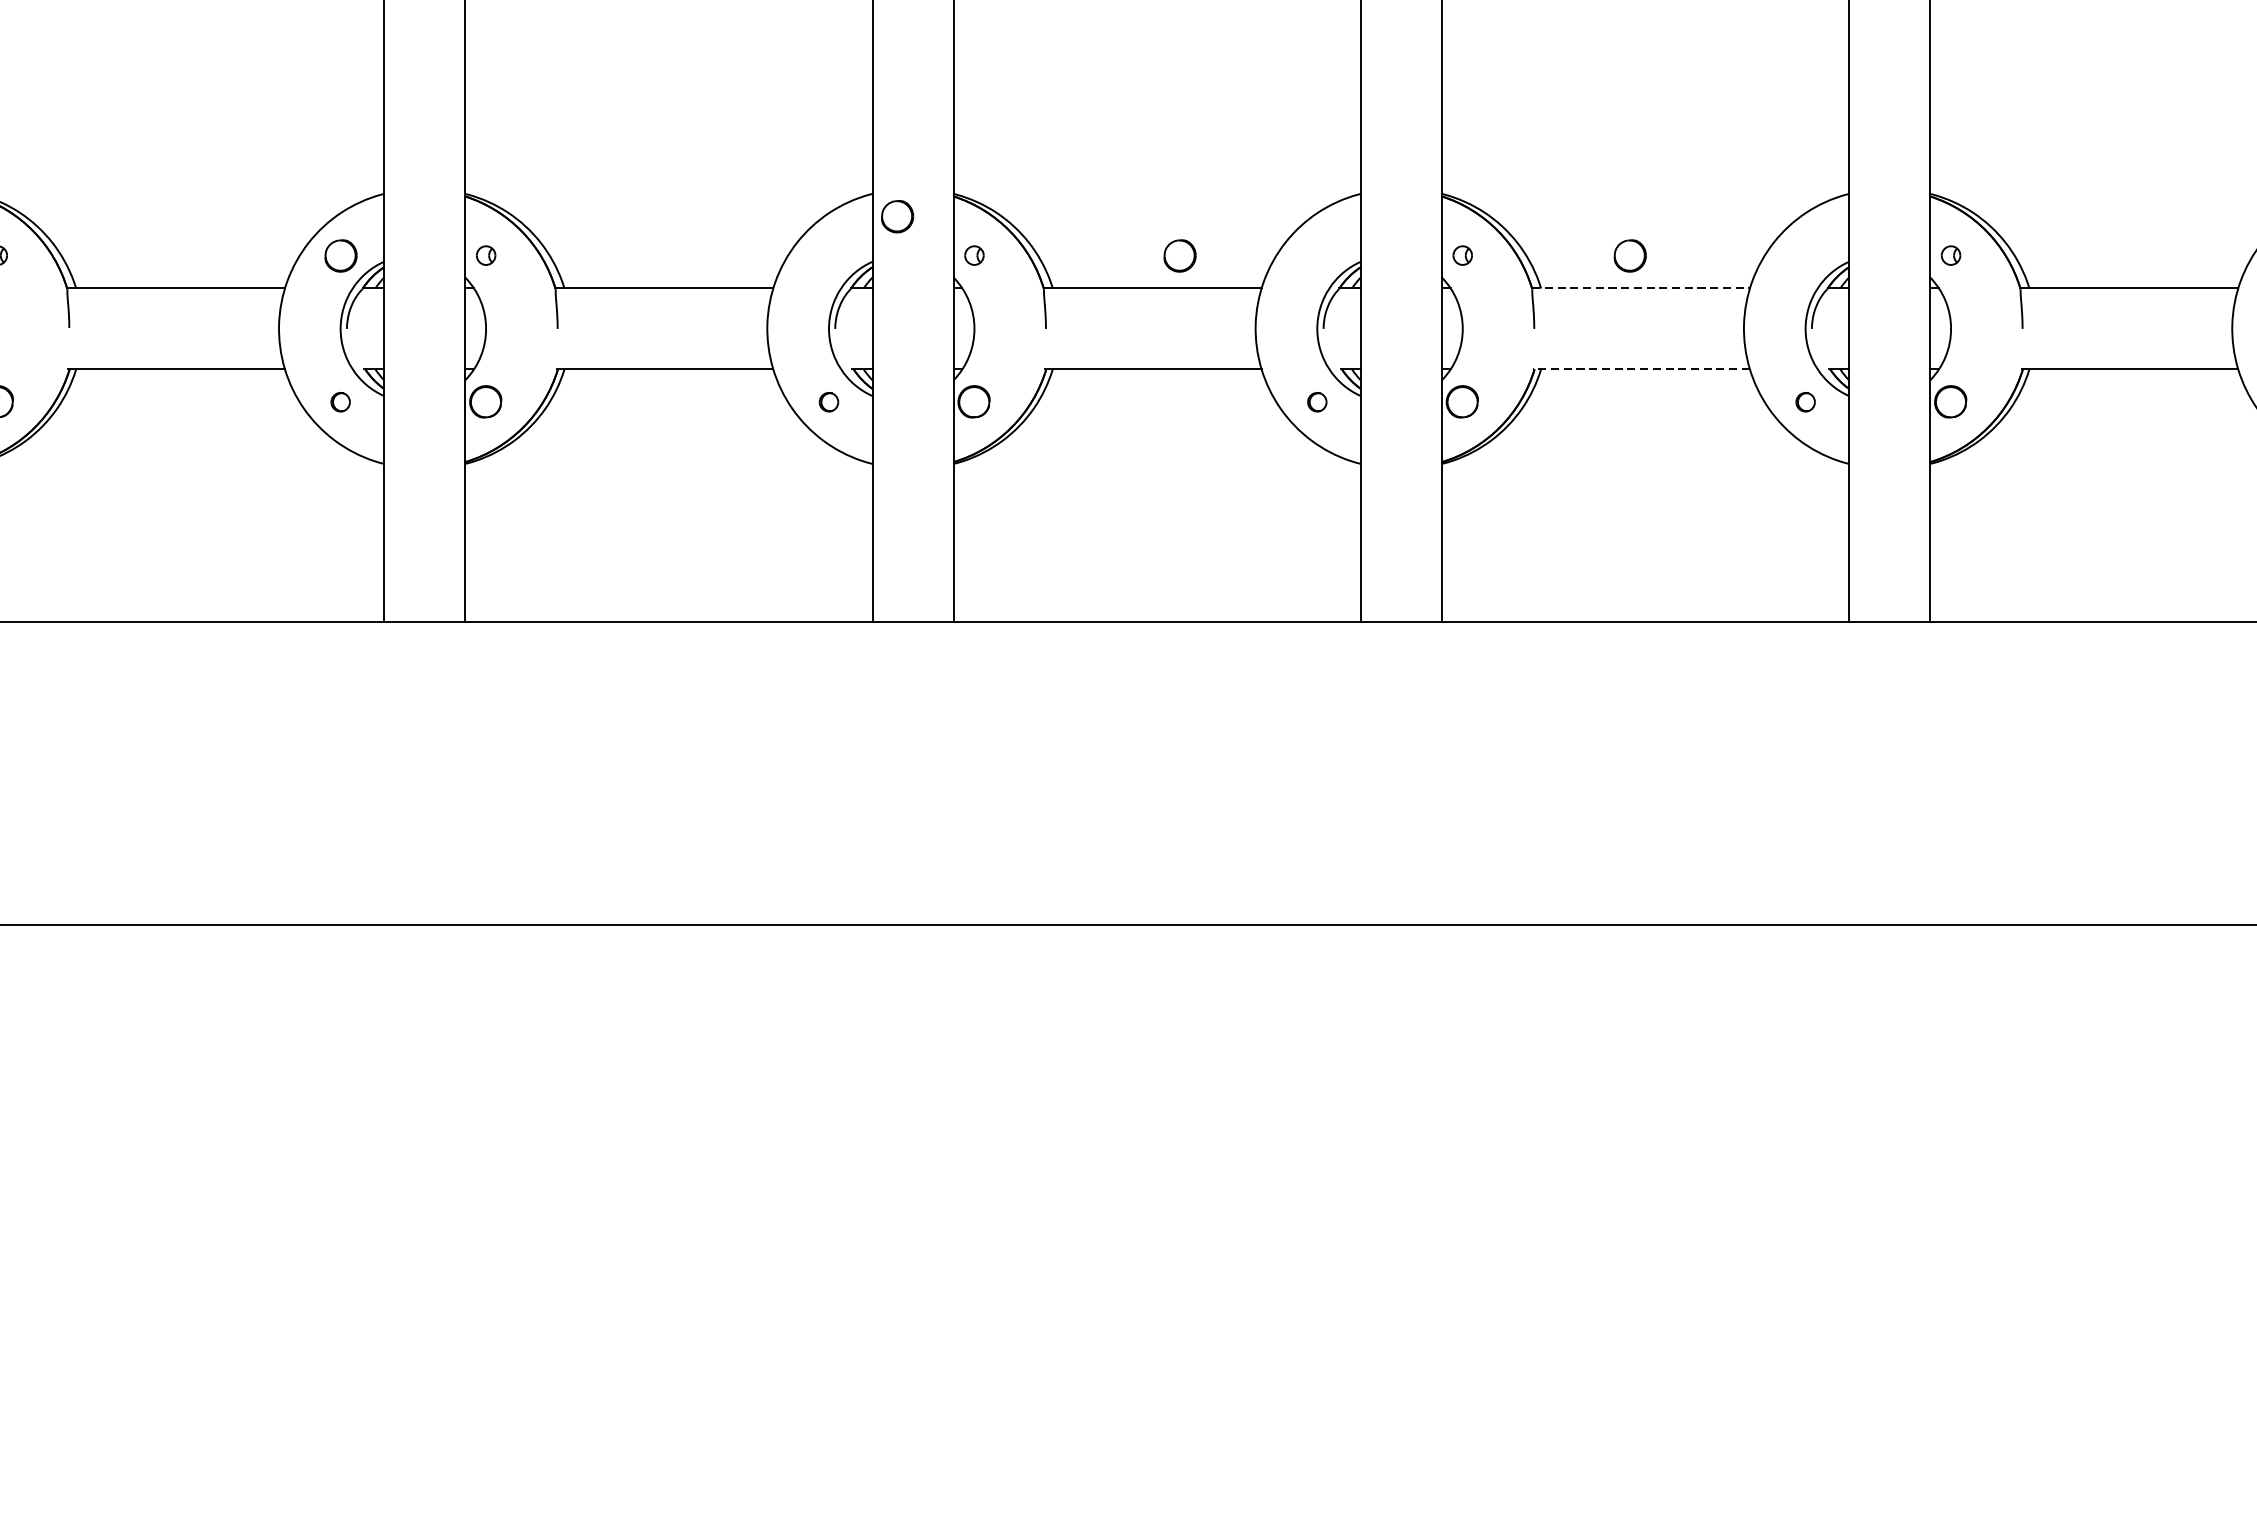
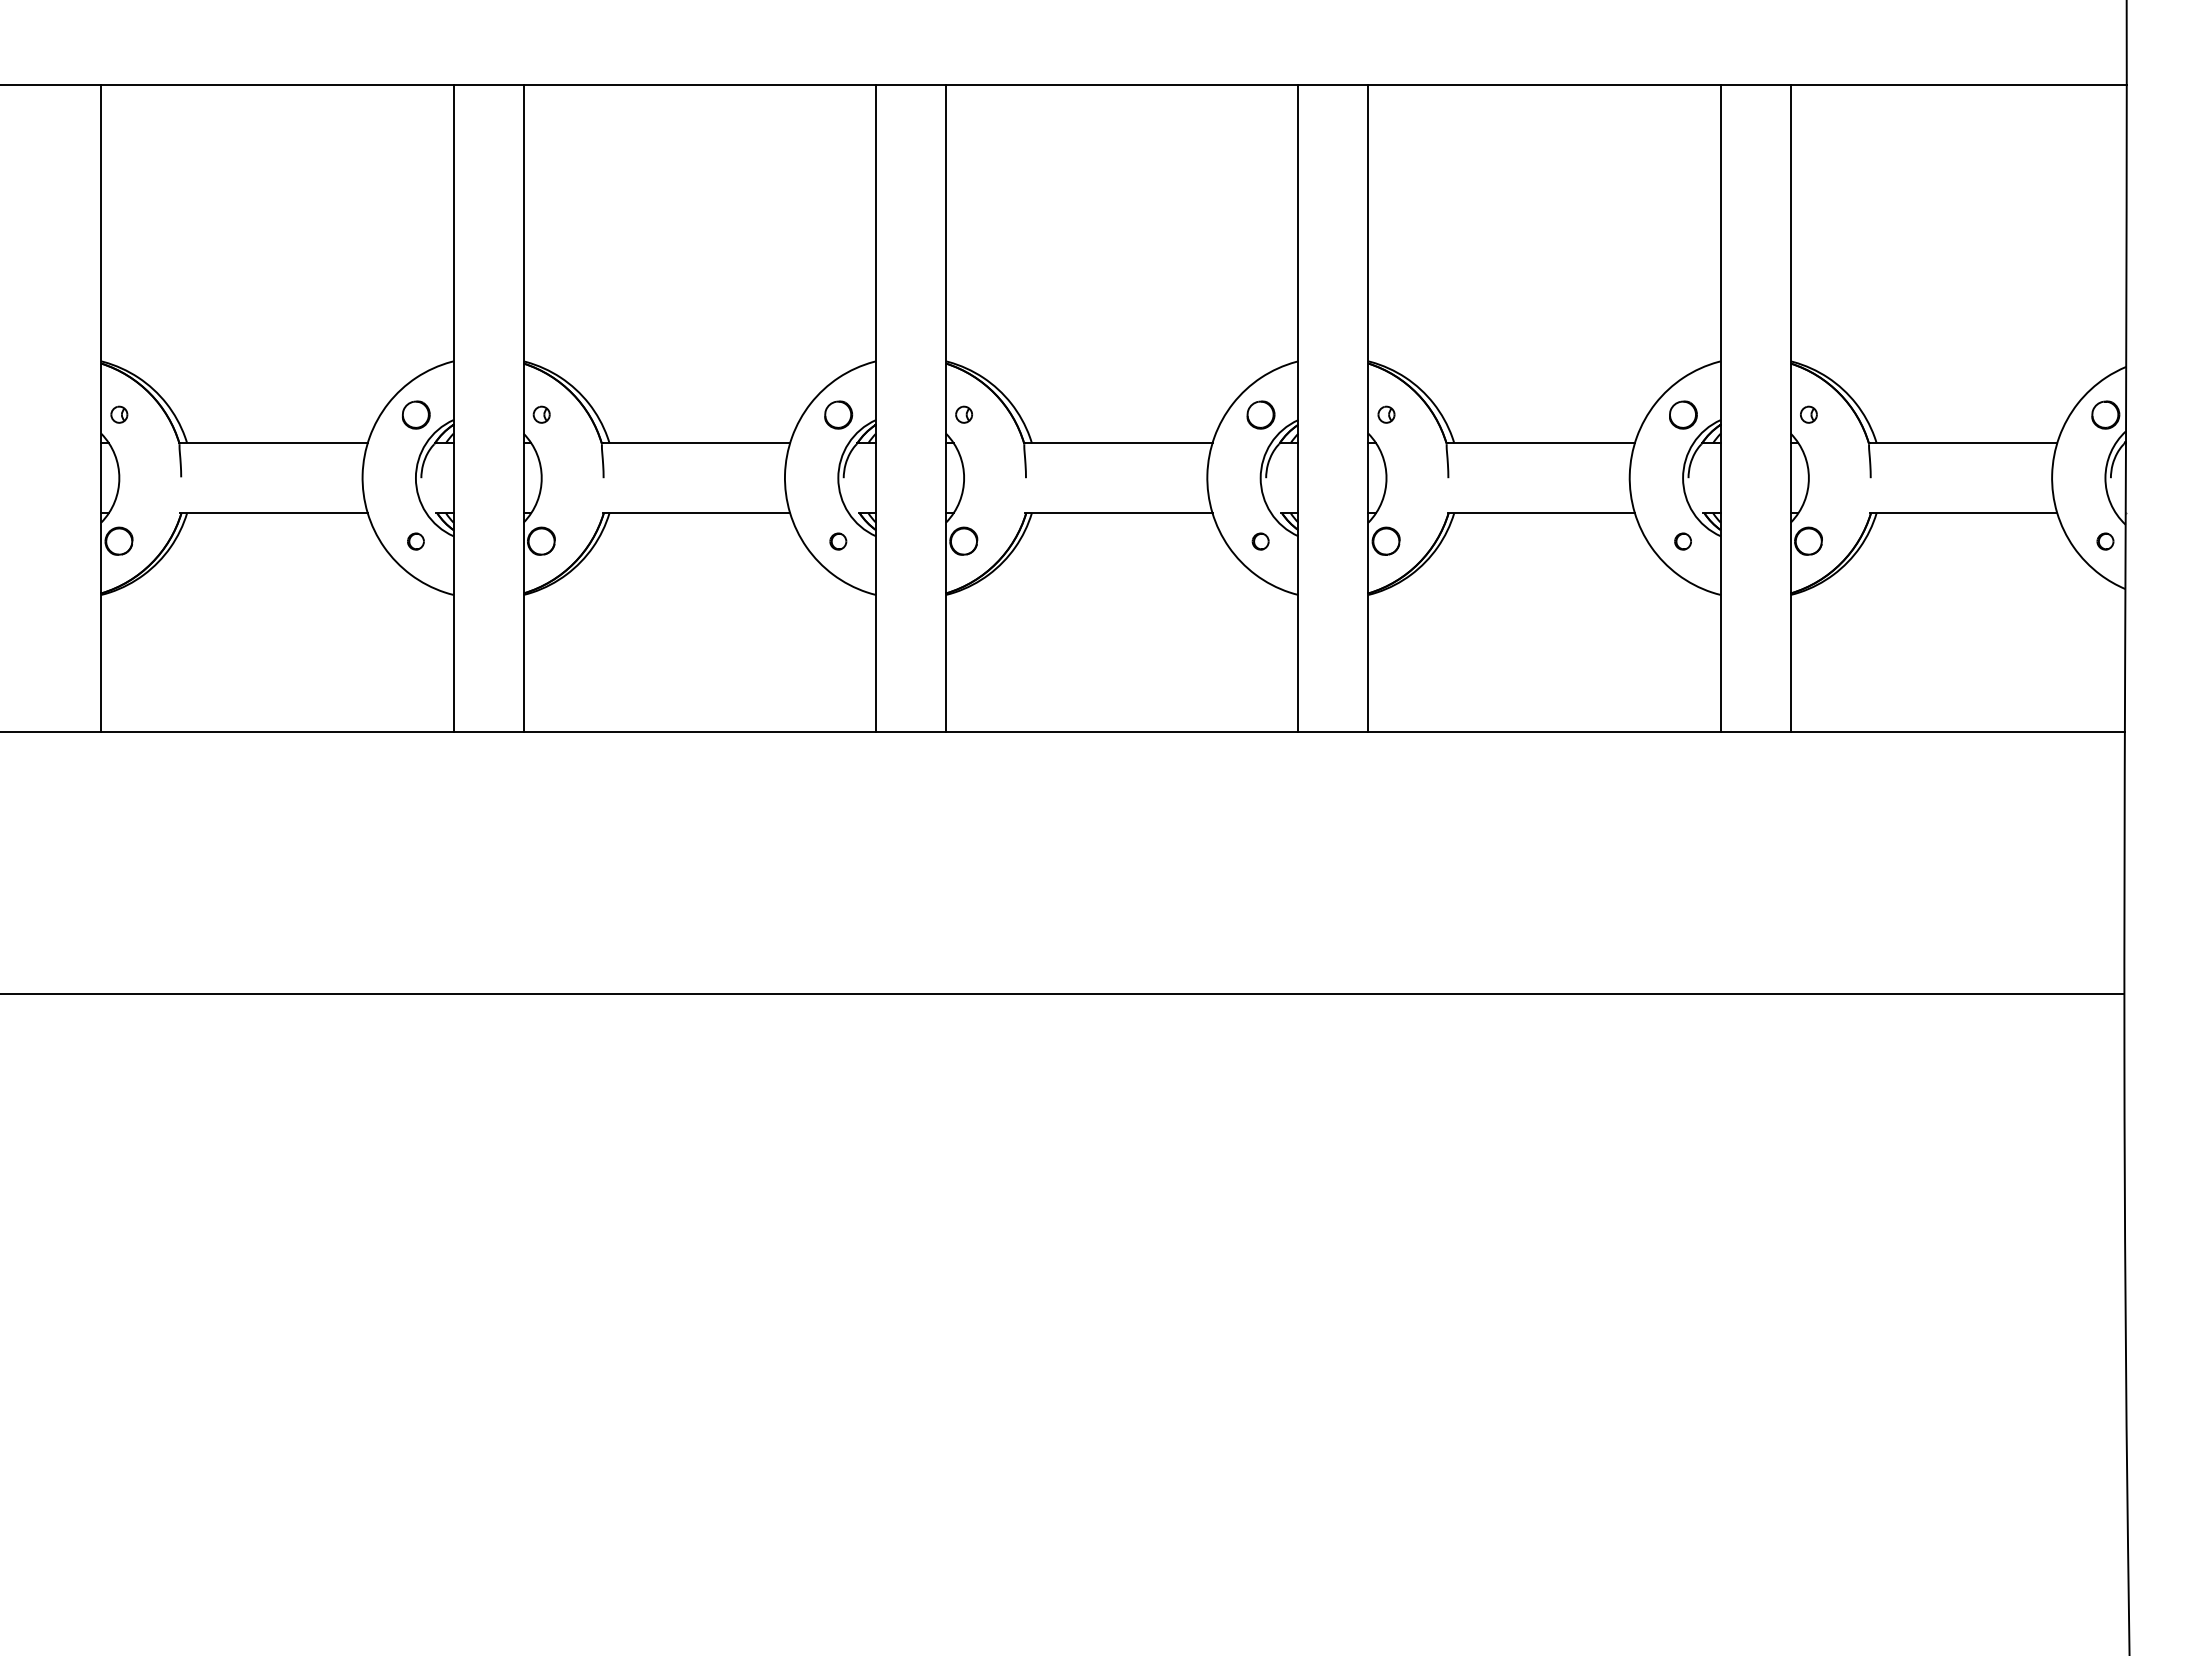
part: (897, 215) -> (838, 414), moved
part: (1179, 255) -> (1260, 414), moved
part: (1630, 255) -> (1683, 414), moved
line: (1641, 288) -> (1541, 443), dashed -> solid
line: (1641, 369) -> (1541, 513), dashed -> solid

